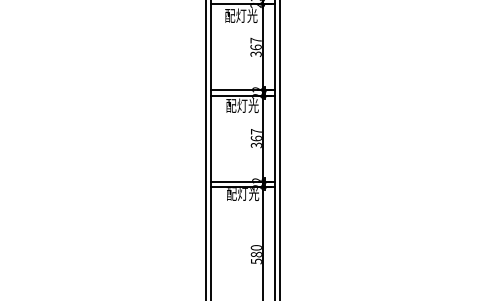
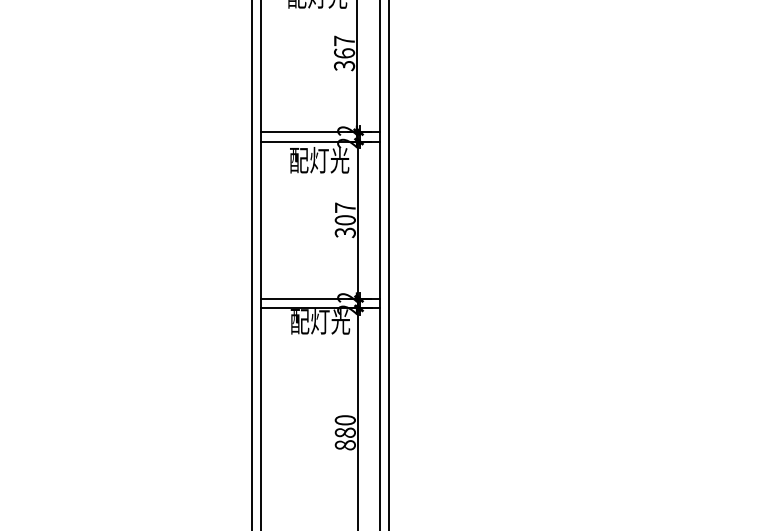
text: (255, 138) -> (343, 220), 367 -> 307
text: (255, 261) -> (343, 445), 580 -> 880

